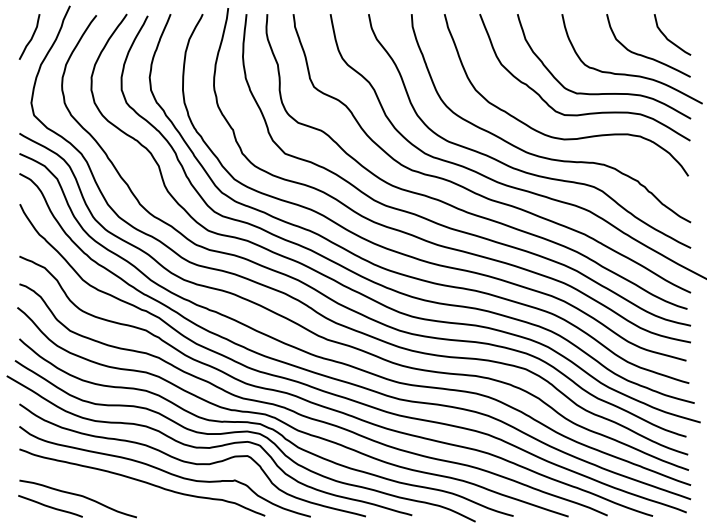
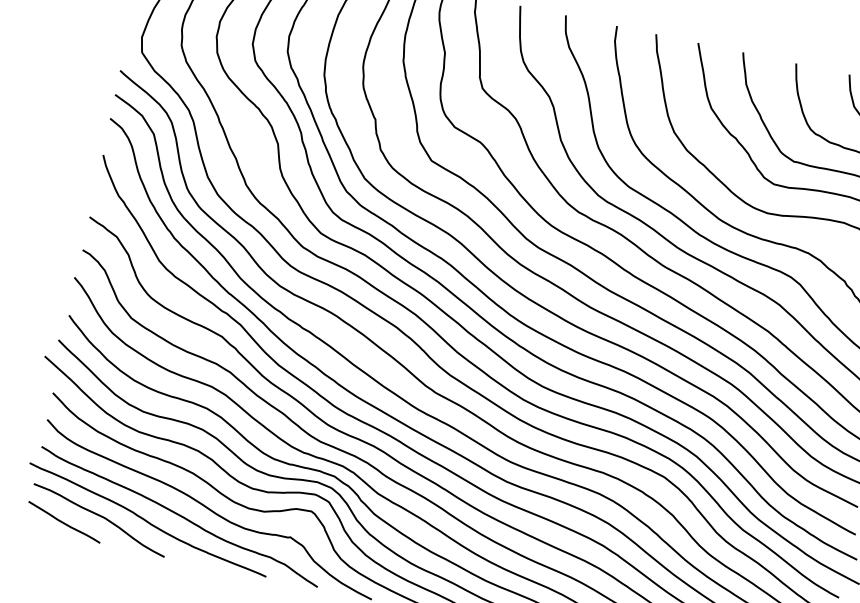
curve: (116, 490) -> (146, 519), added

